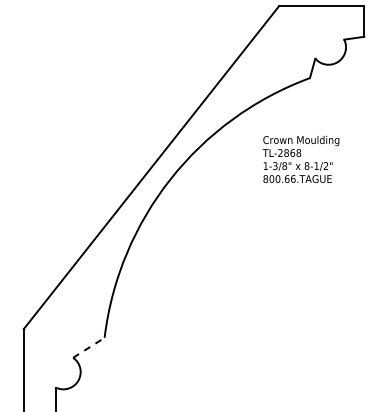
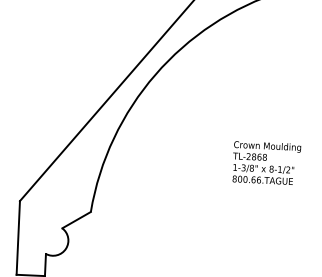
text: (300, 159) -> (266, 163), moved
line: (88, 347) -> (76, 219), dashed -> solid

